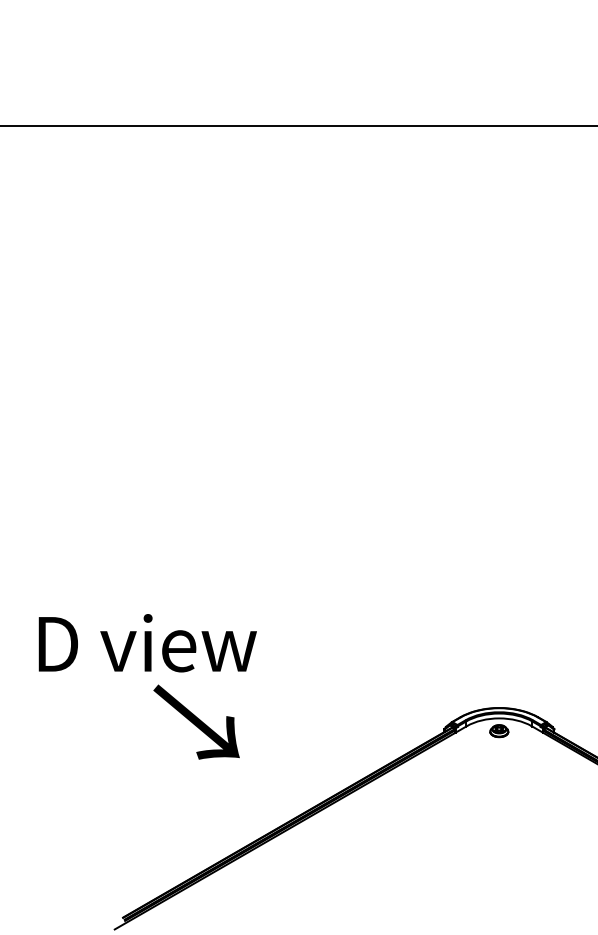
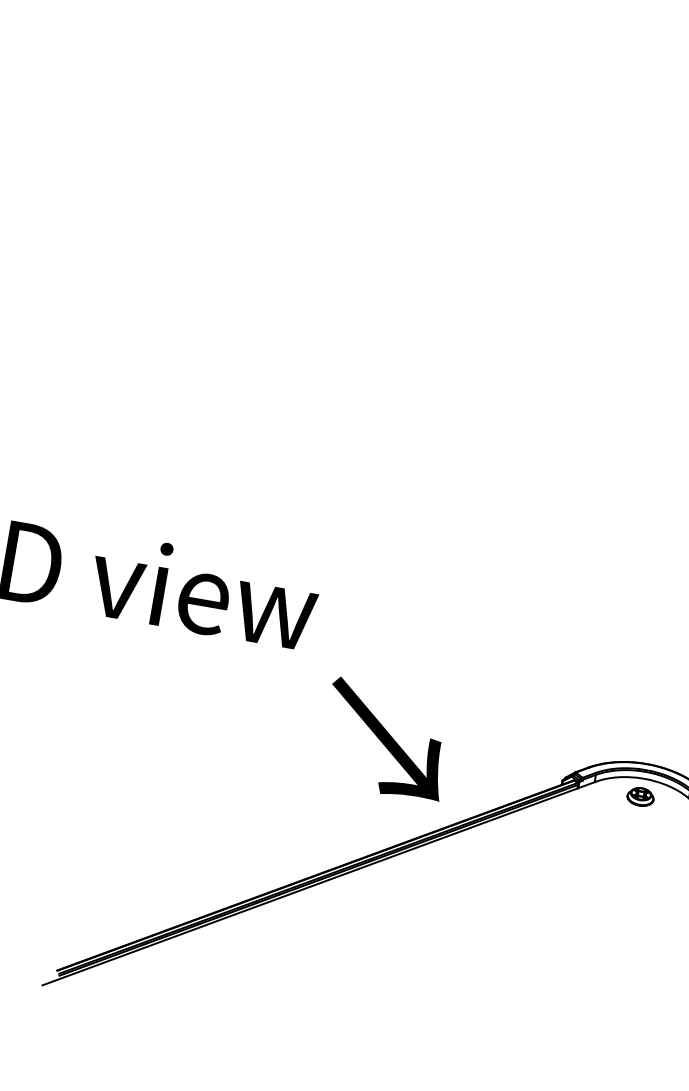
text: (196, 721) -> (386, 738), moved

